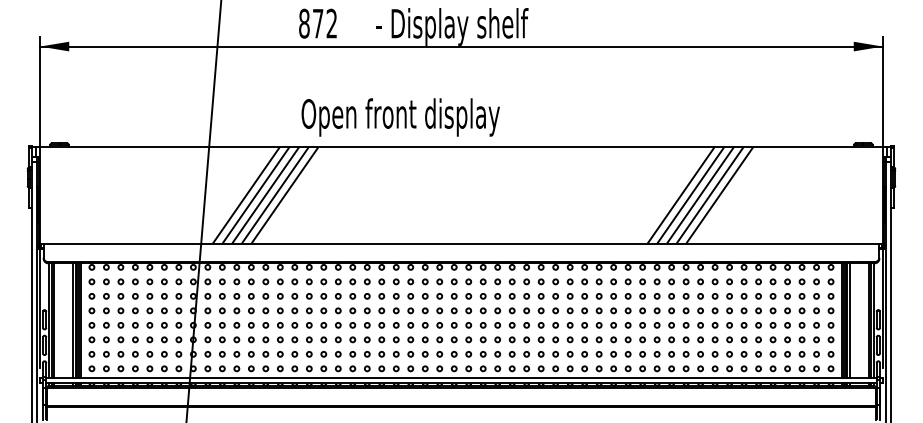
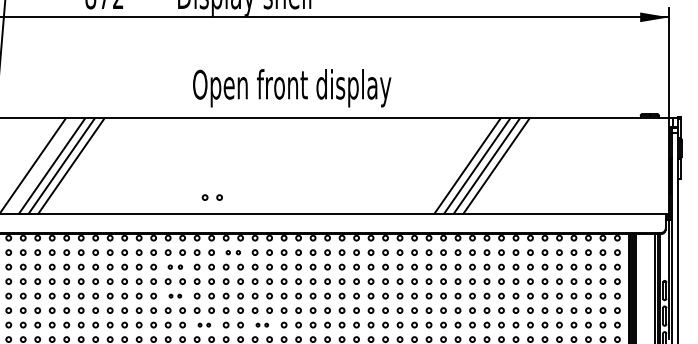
text: (400, 117) -> (291, 88), moved
line: (255, 195) -> (41, 166), removed
line: (719, 195) -> (505, 166), removed
part: (425, 226) -> (211, 197), added
part: (446, 281) -> (232, 252), size x0.7
part: (388, 296) -> (174, 267), size x0.7
part: (388, 325) -> (174, 296), size x0.6
part: (417, 354) -> (203, 325), size x0.6
part: (475, 354) -> (261, 325), size x0.6

